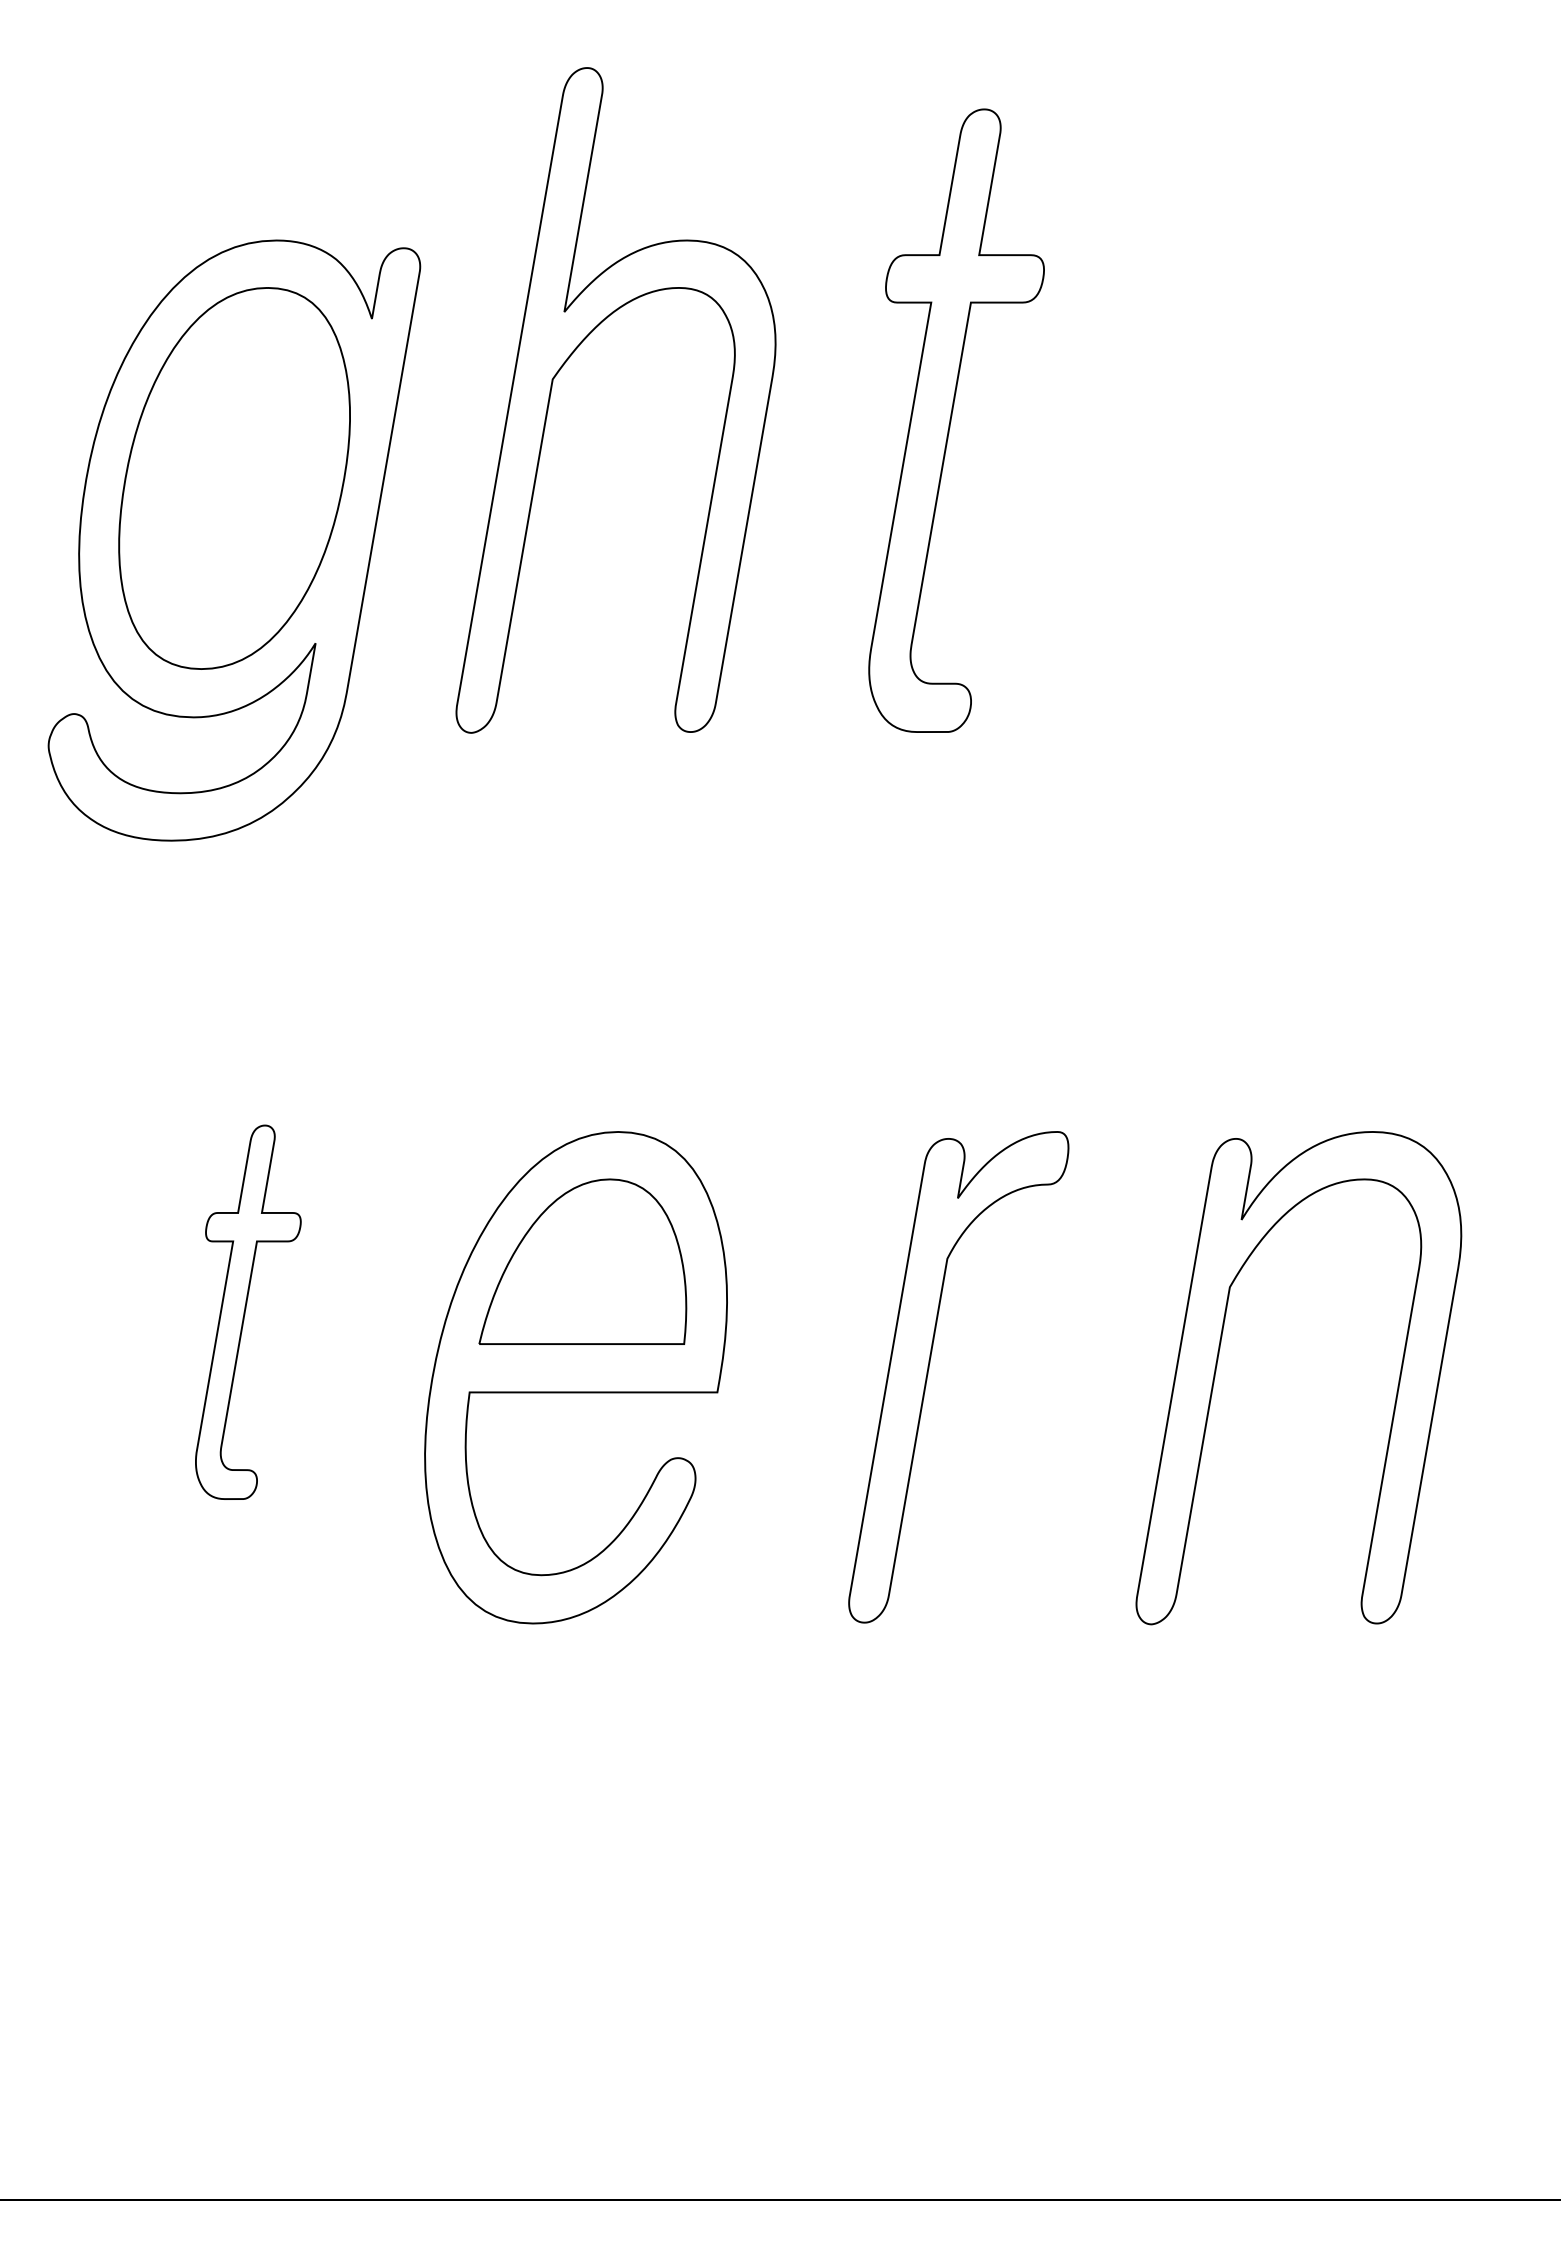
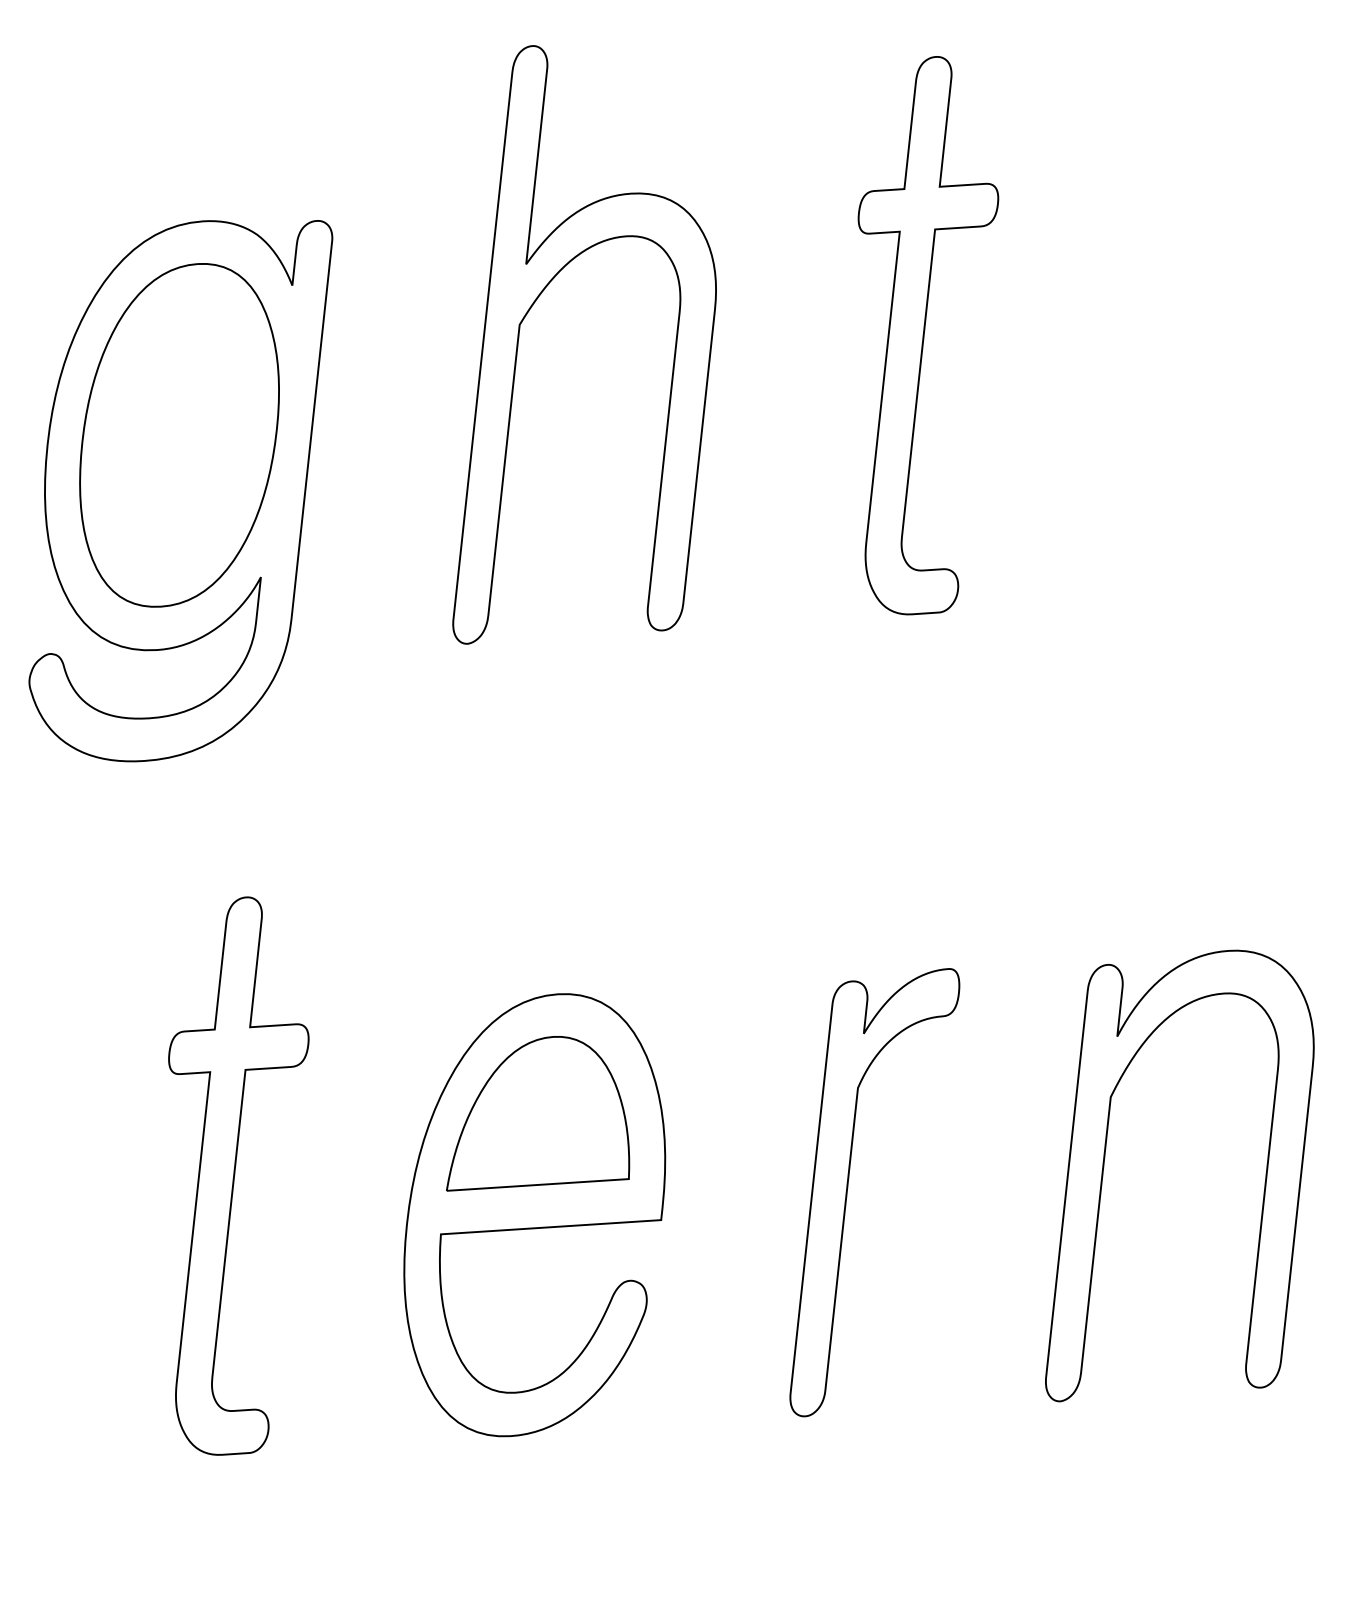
part: (566, 362) -> (530, 309), moved
part: (956, 420) -> (929, 335), moved
part: (248, 1312) -> (239, 1176), size x1.67

